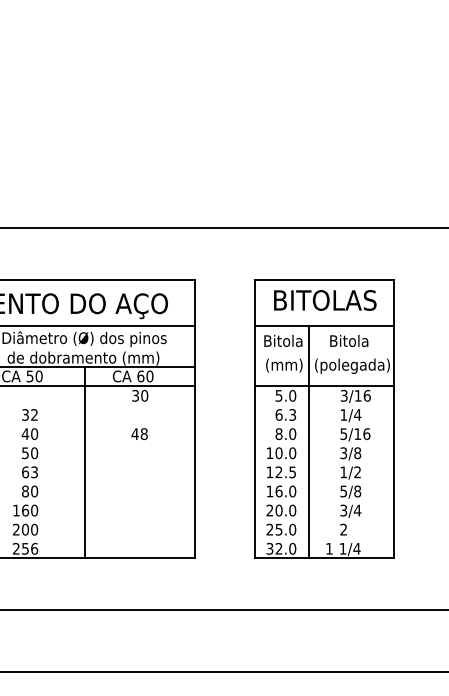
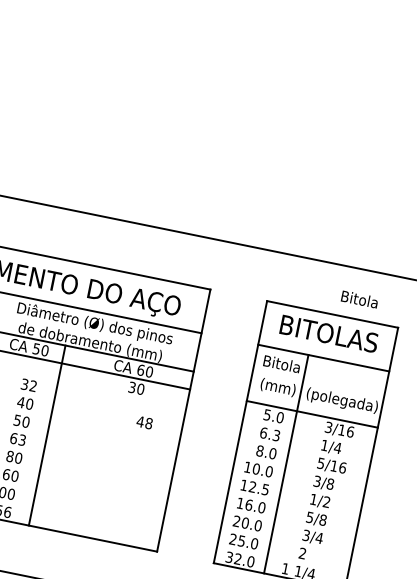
text: (349, 340) -> (360, 299), moved
text: (139, 434) -> (144, 423), moved
line: (84, 461) -> (46, 434), moved

